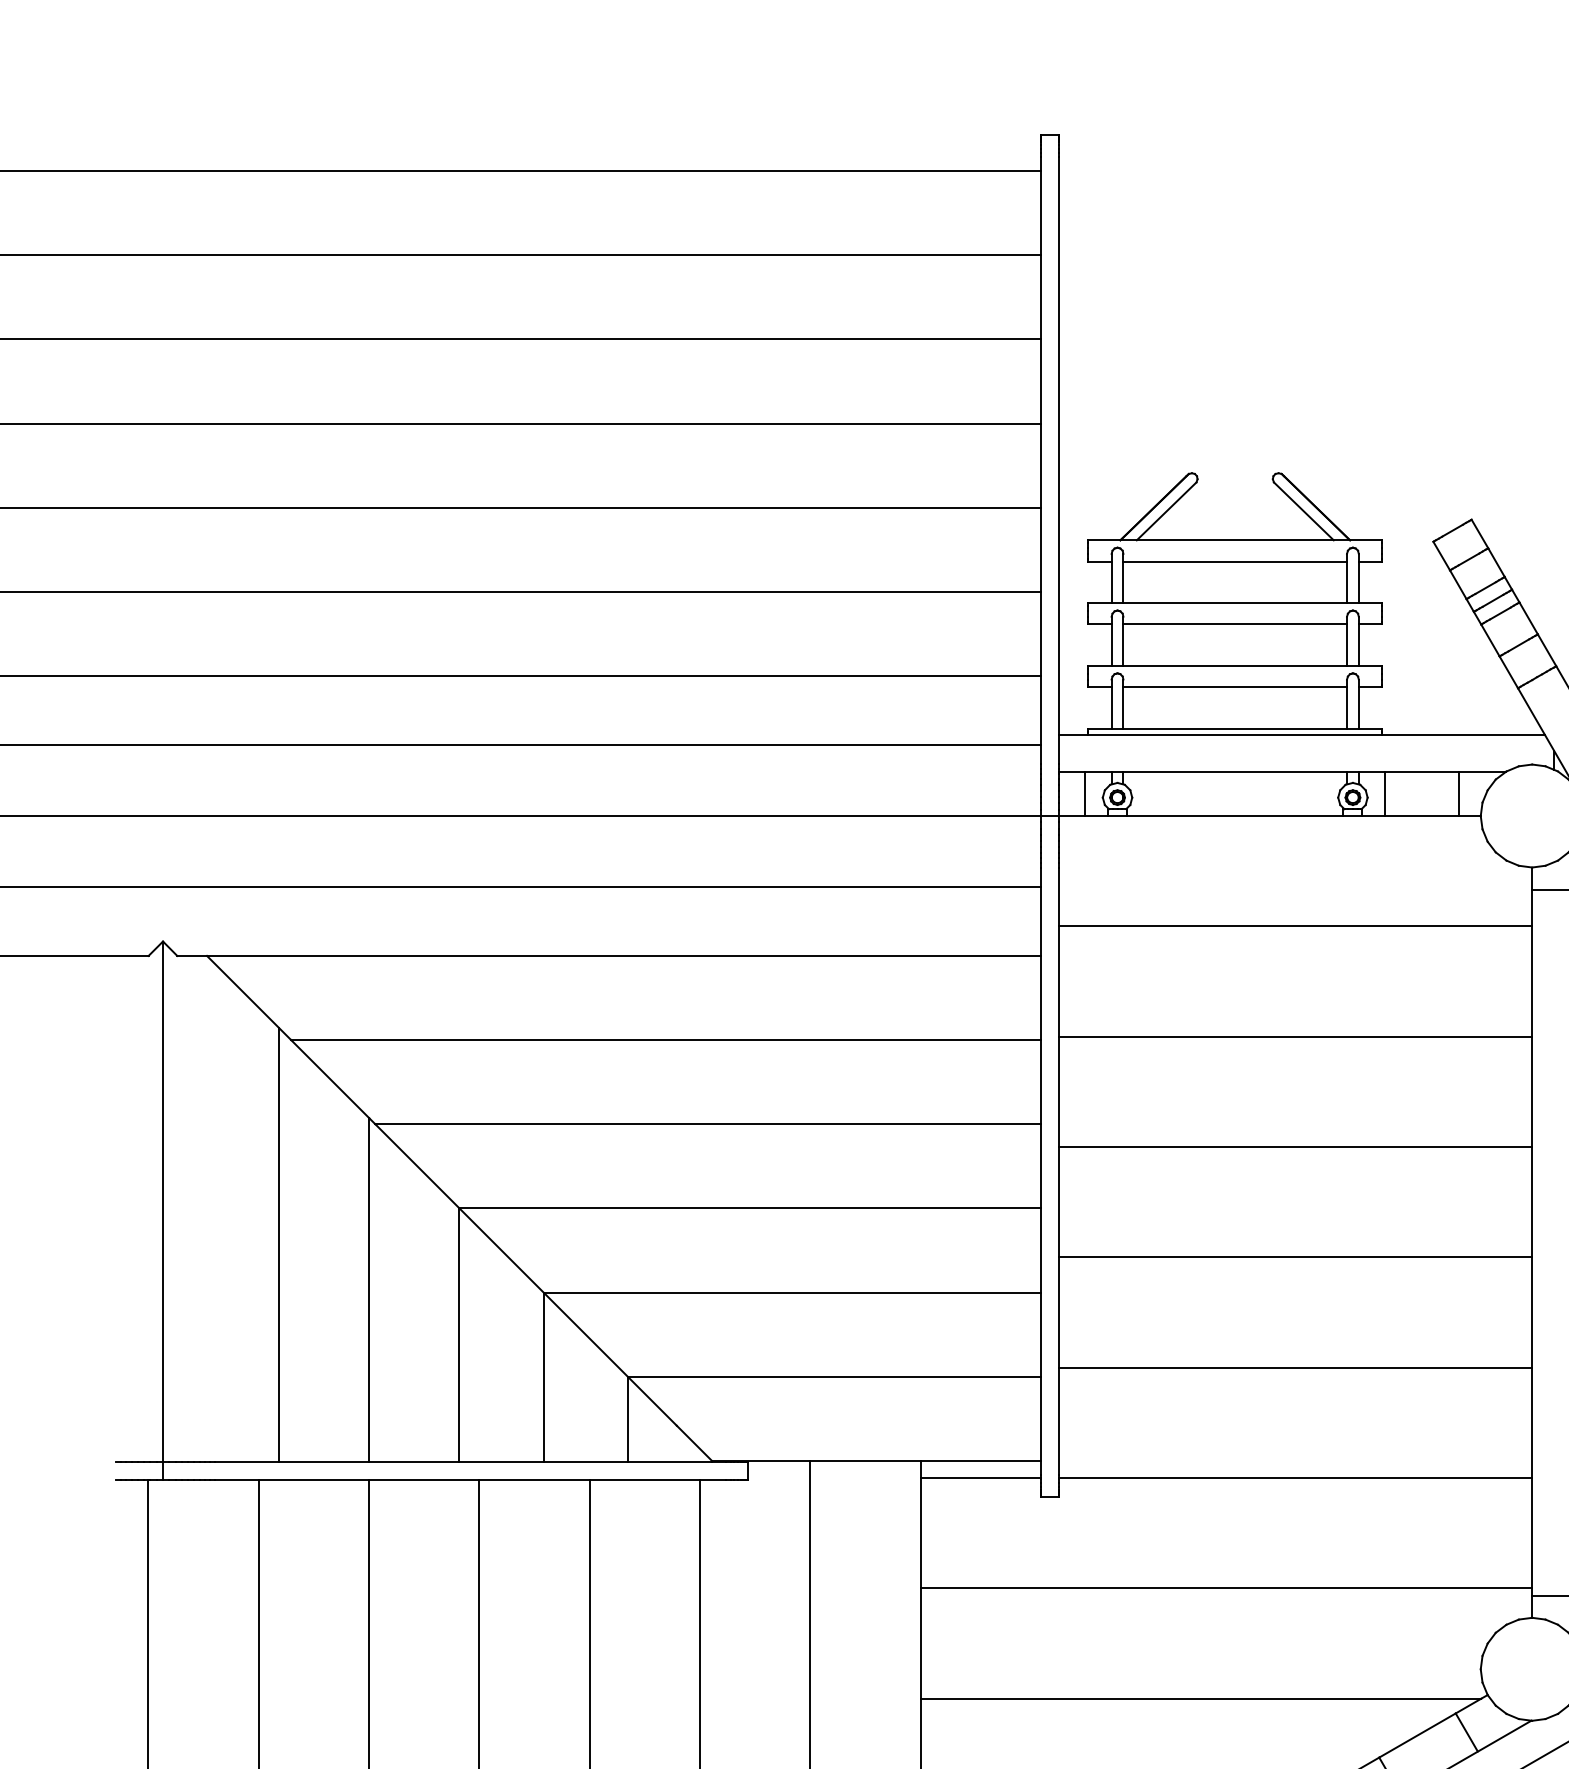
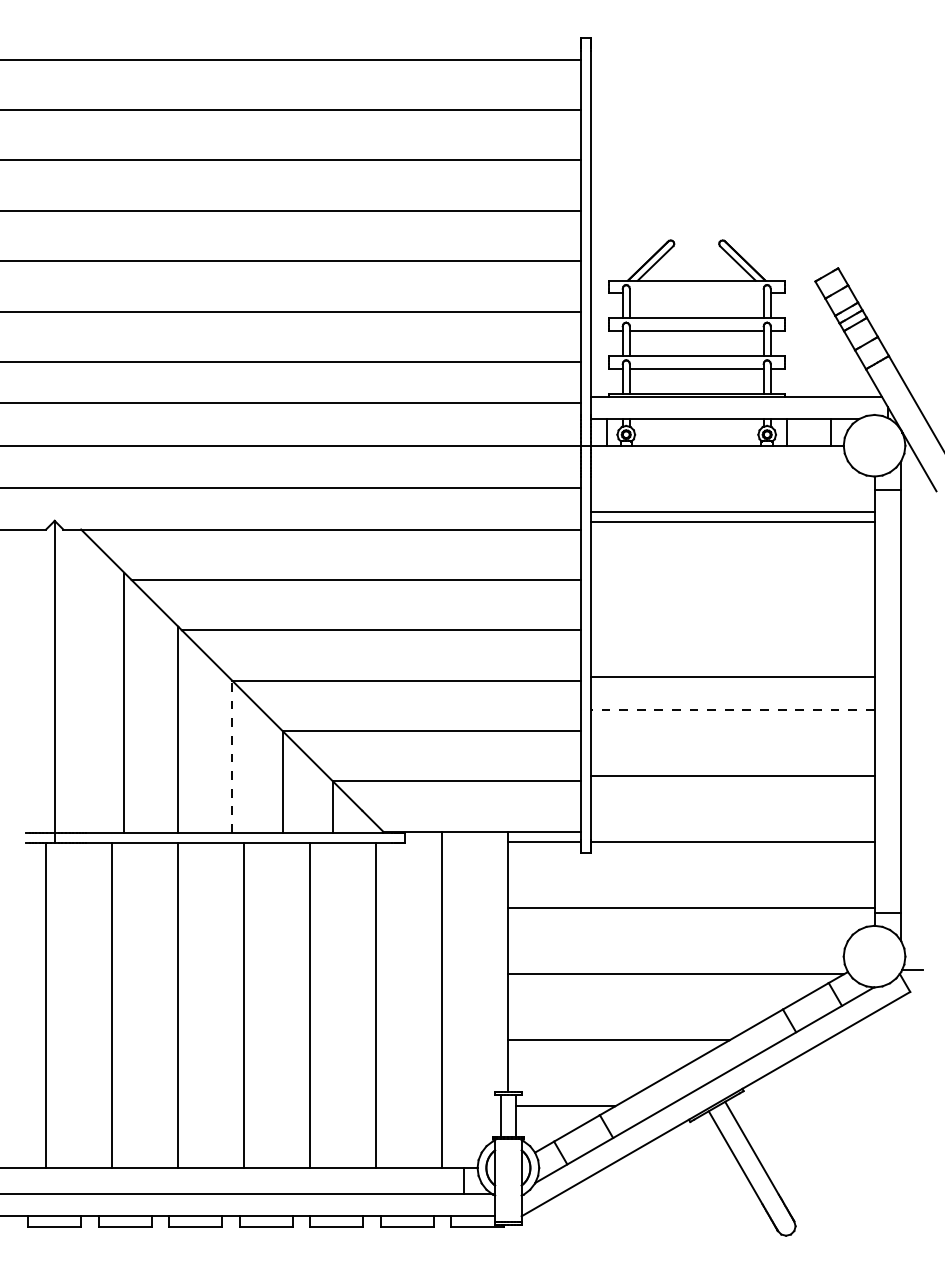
line: (1234, 561) -> (696, 293), removed
line: (1294, 1036) -> (732, 521), moved
line: (1294, 1146) -> (732, 676), moved
line: (1294, 1258) -> (732, 710), solid -> dashed
line: (459, 1335) -> (232, 756), solid -> dashed

